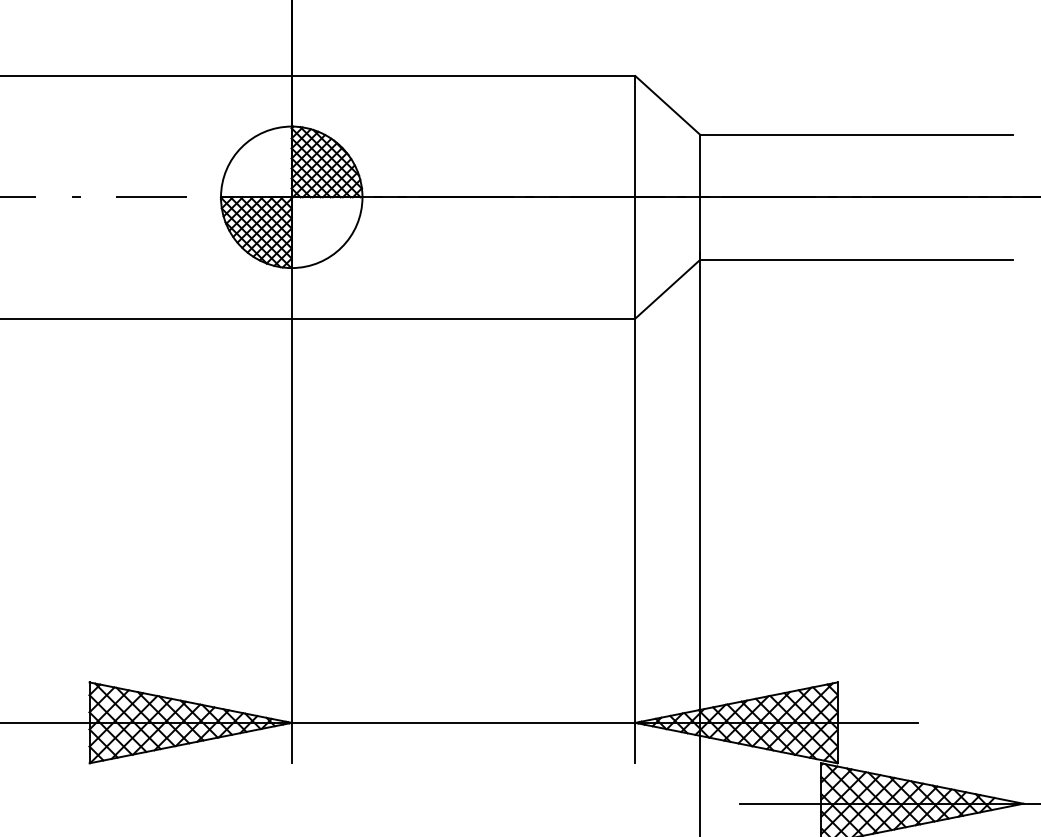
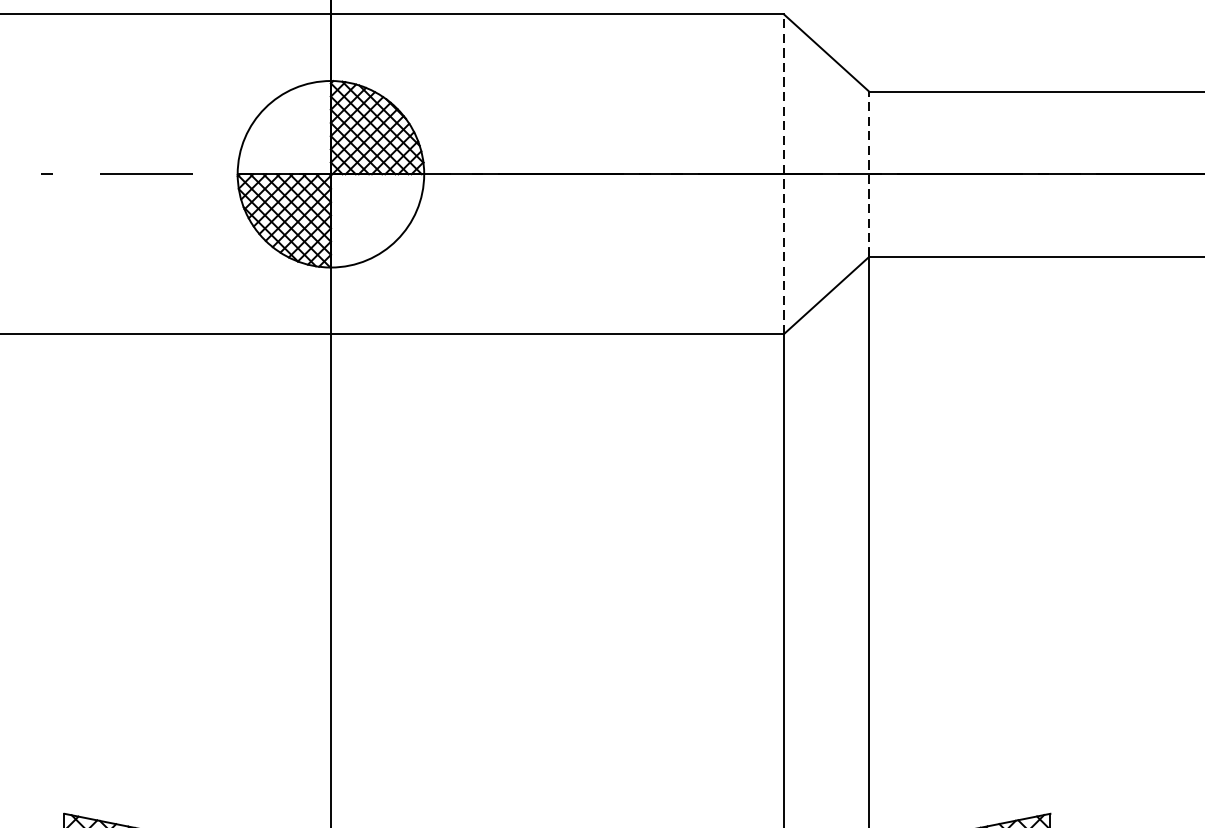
line: (635, 196) -> (784, 173), solid -> dashed
line: (700, 197) -> (869, 174), solid -> dashed

